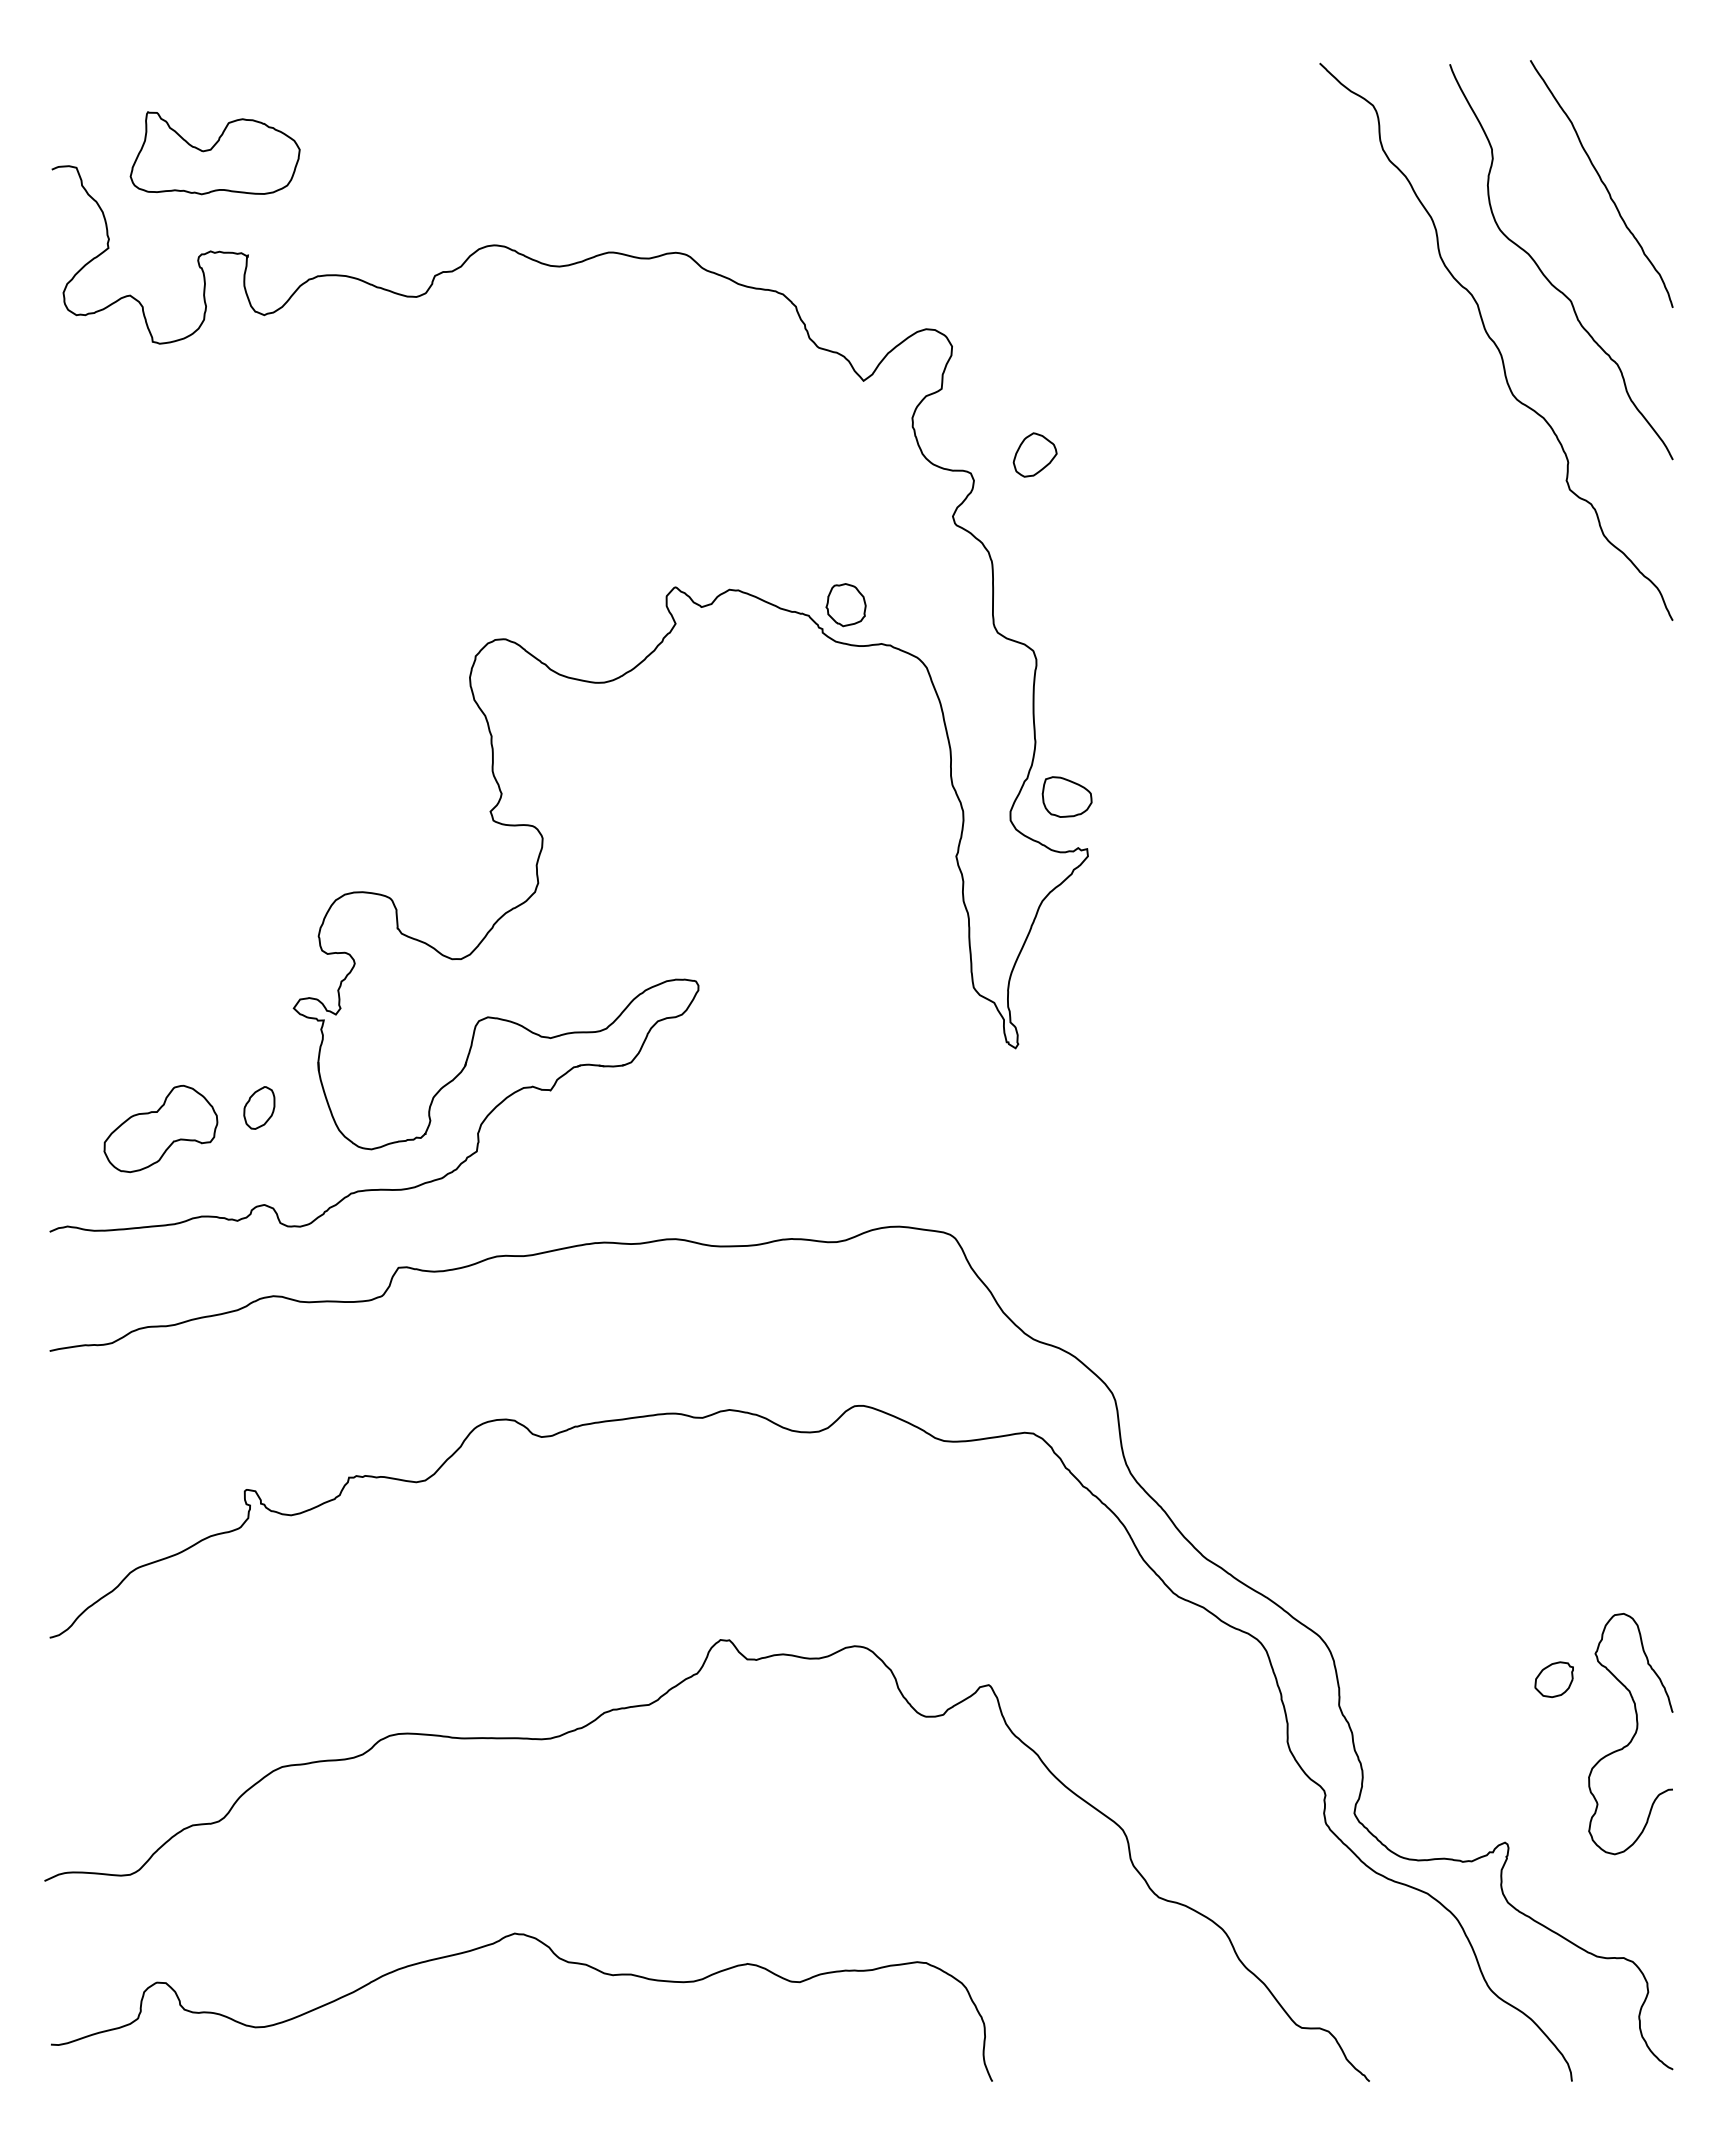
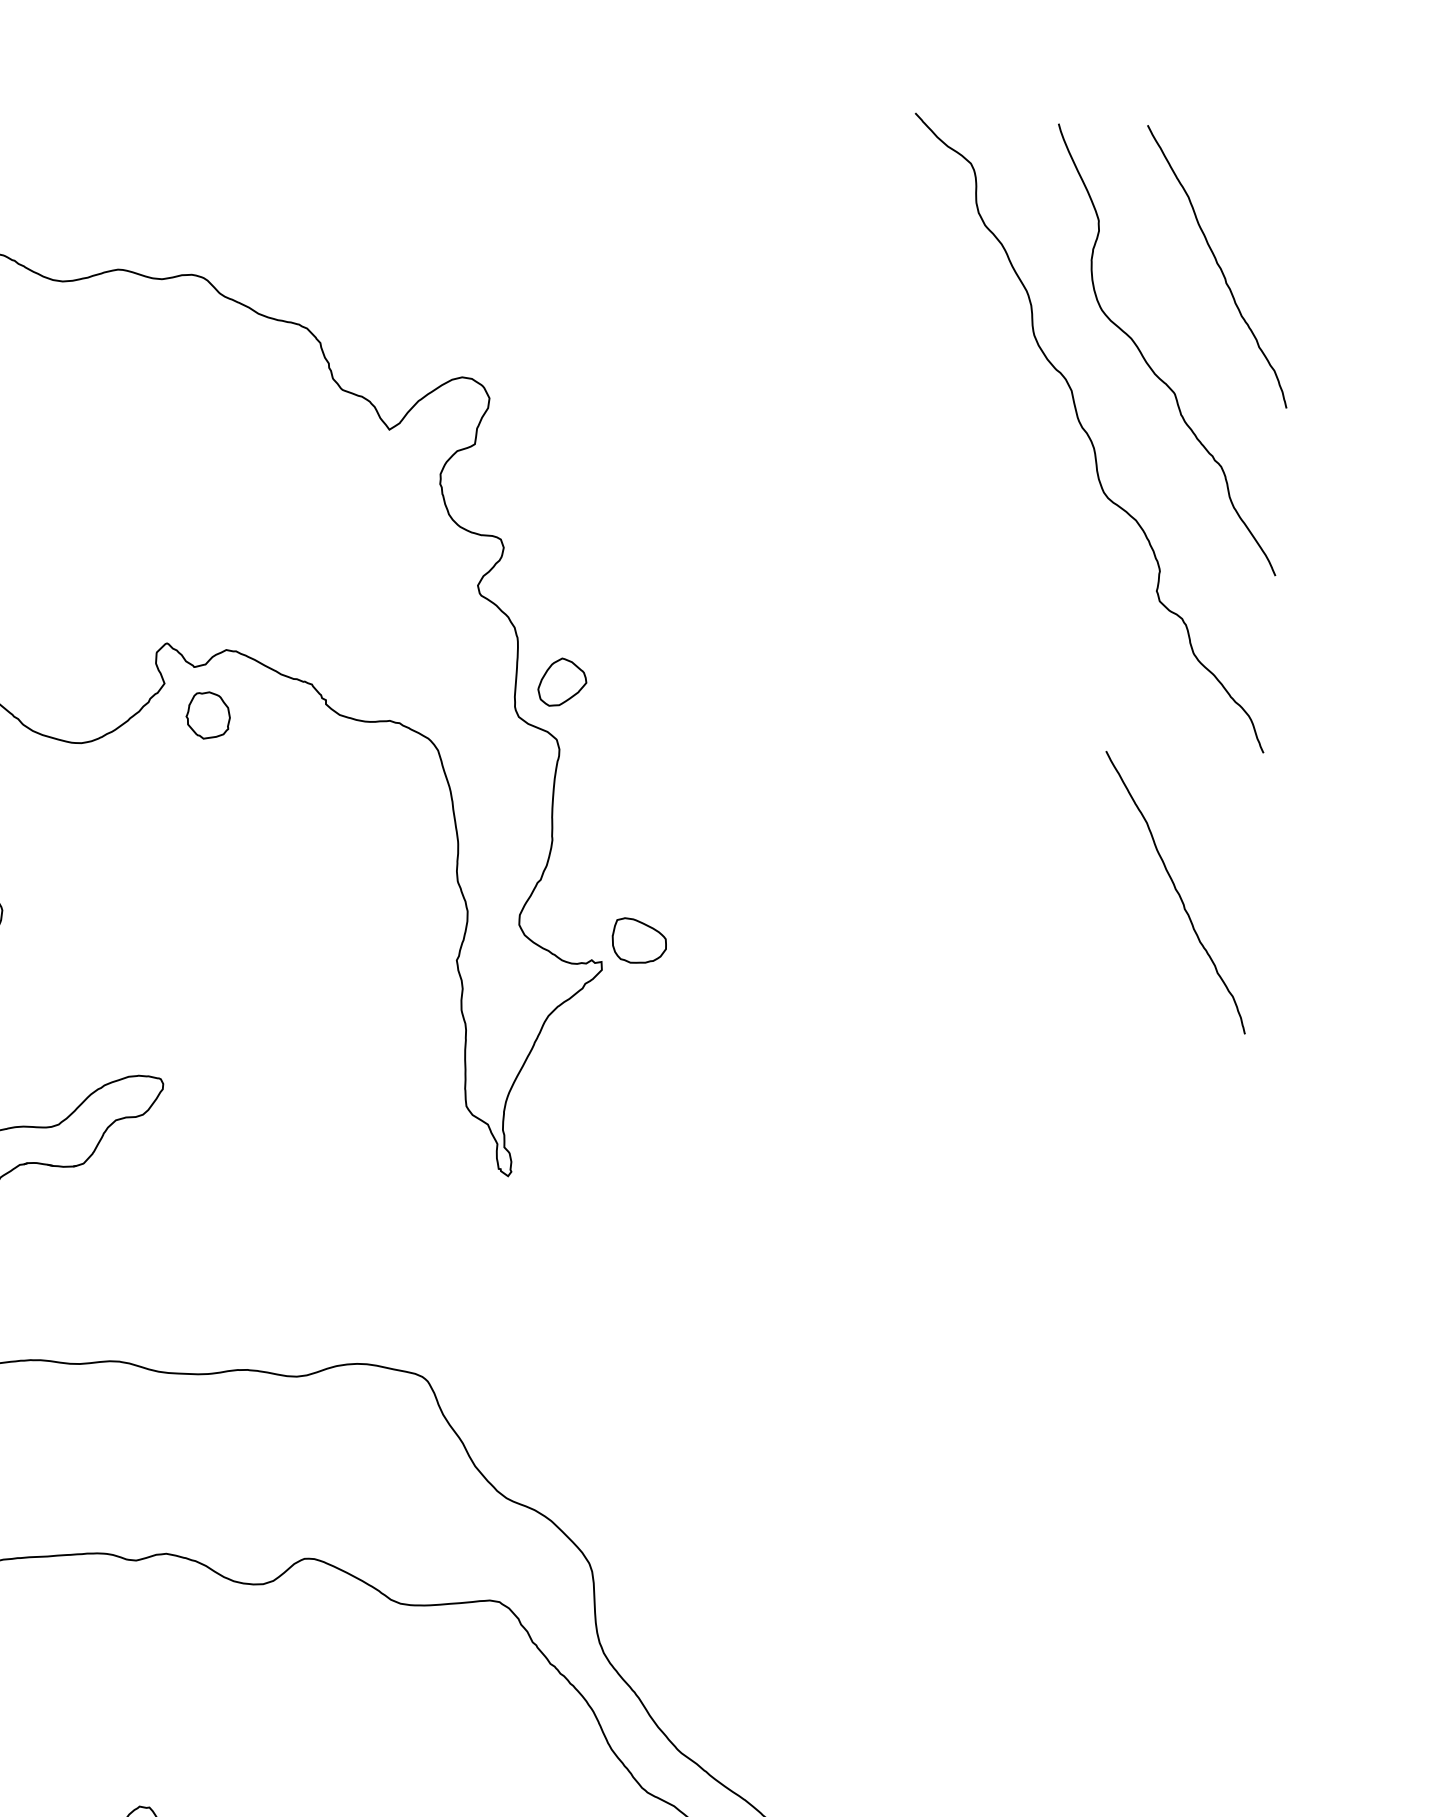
part: (1034, 454) -> (561, 681), moved
part: (845, 605) -> (207, 716), moved
curve: (1601, 750) -> (1175, 890), added
part: (1066, 796) -> (638, 940), moved

